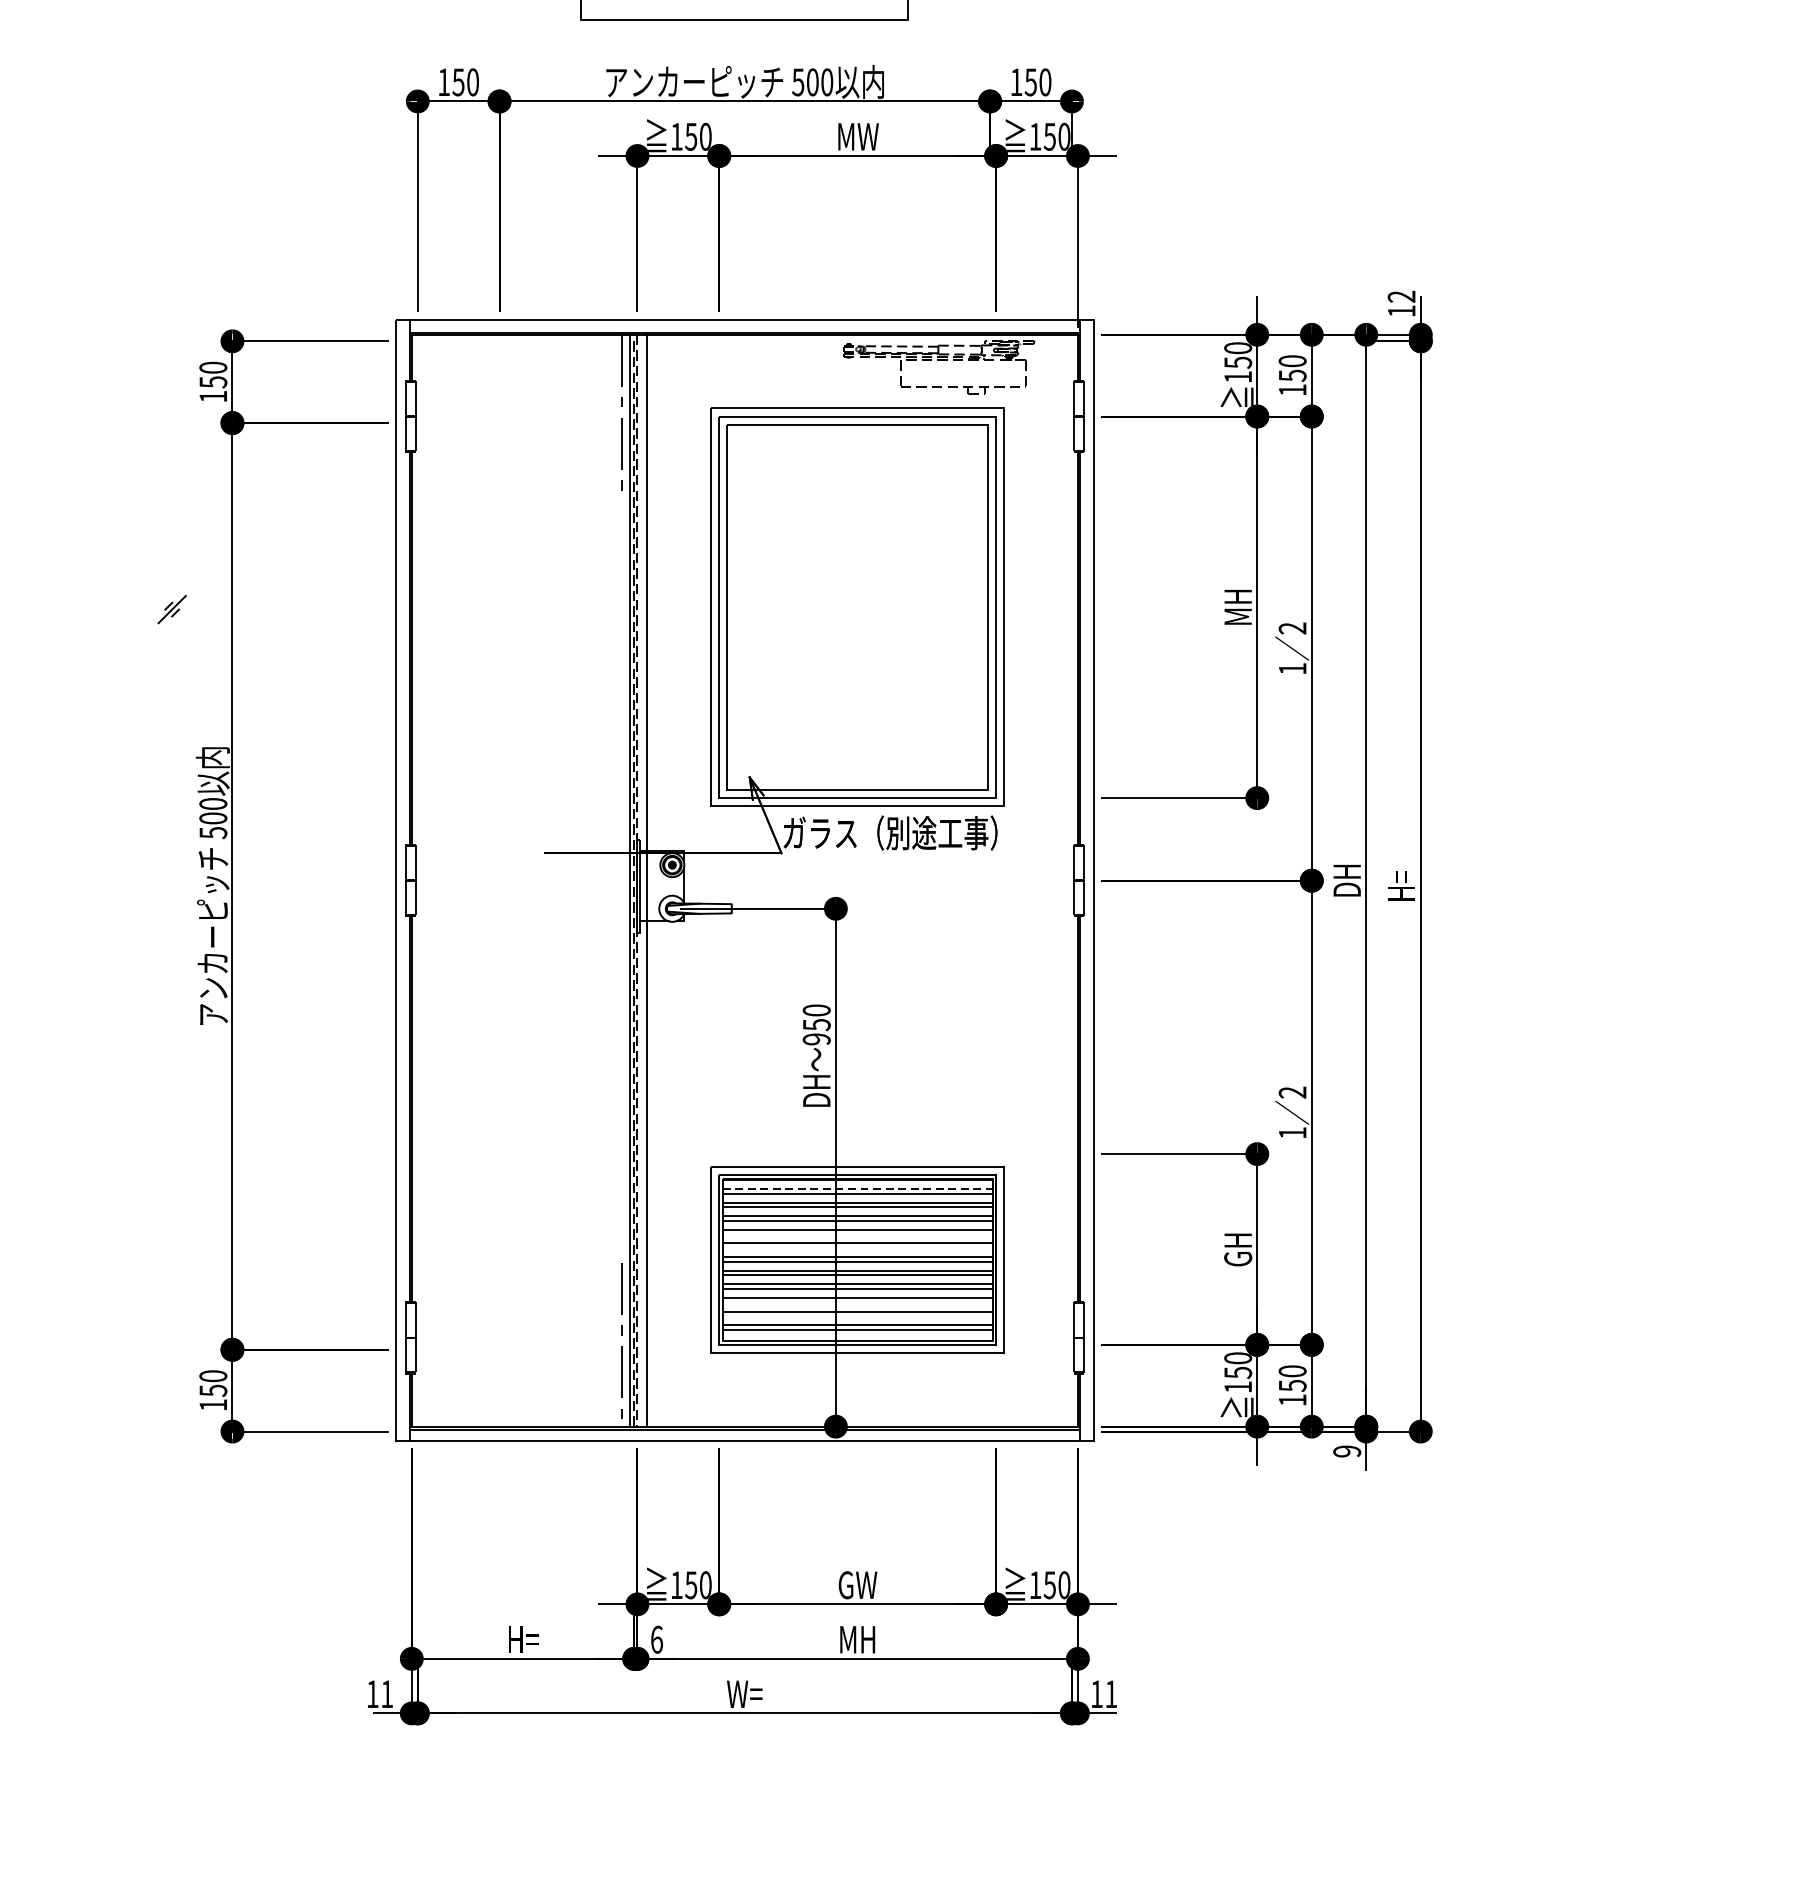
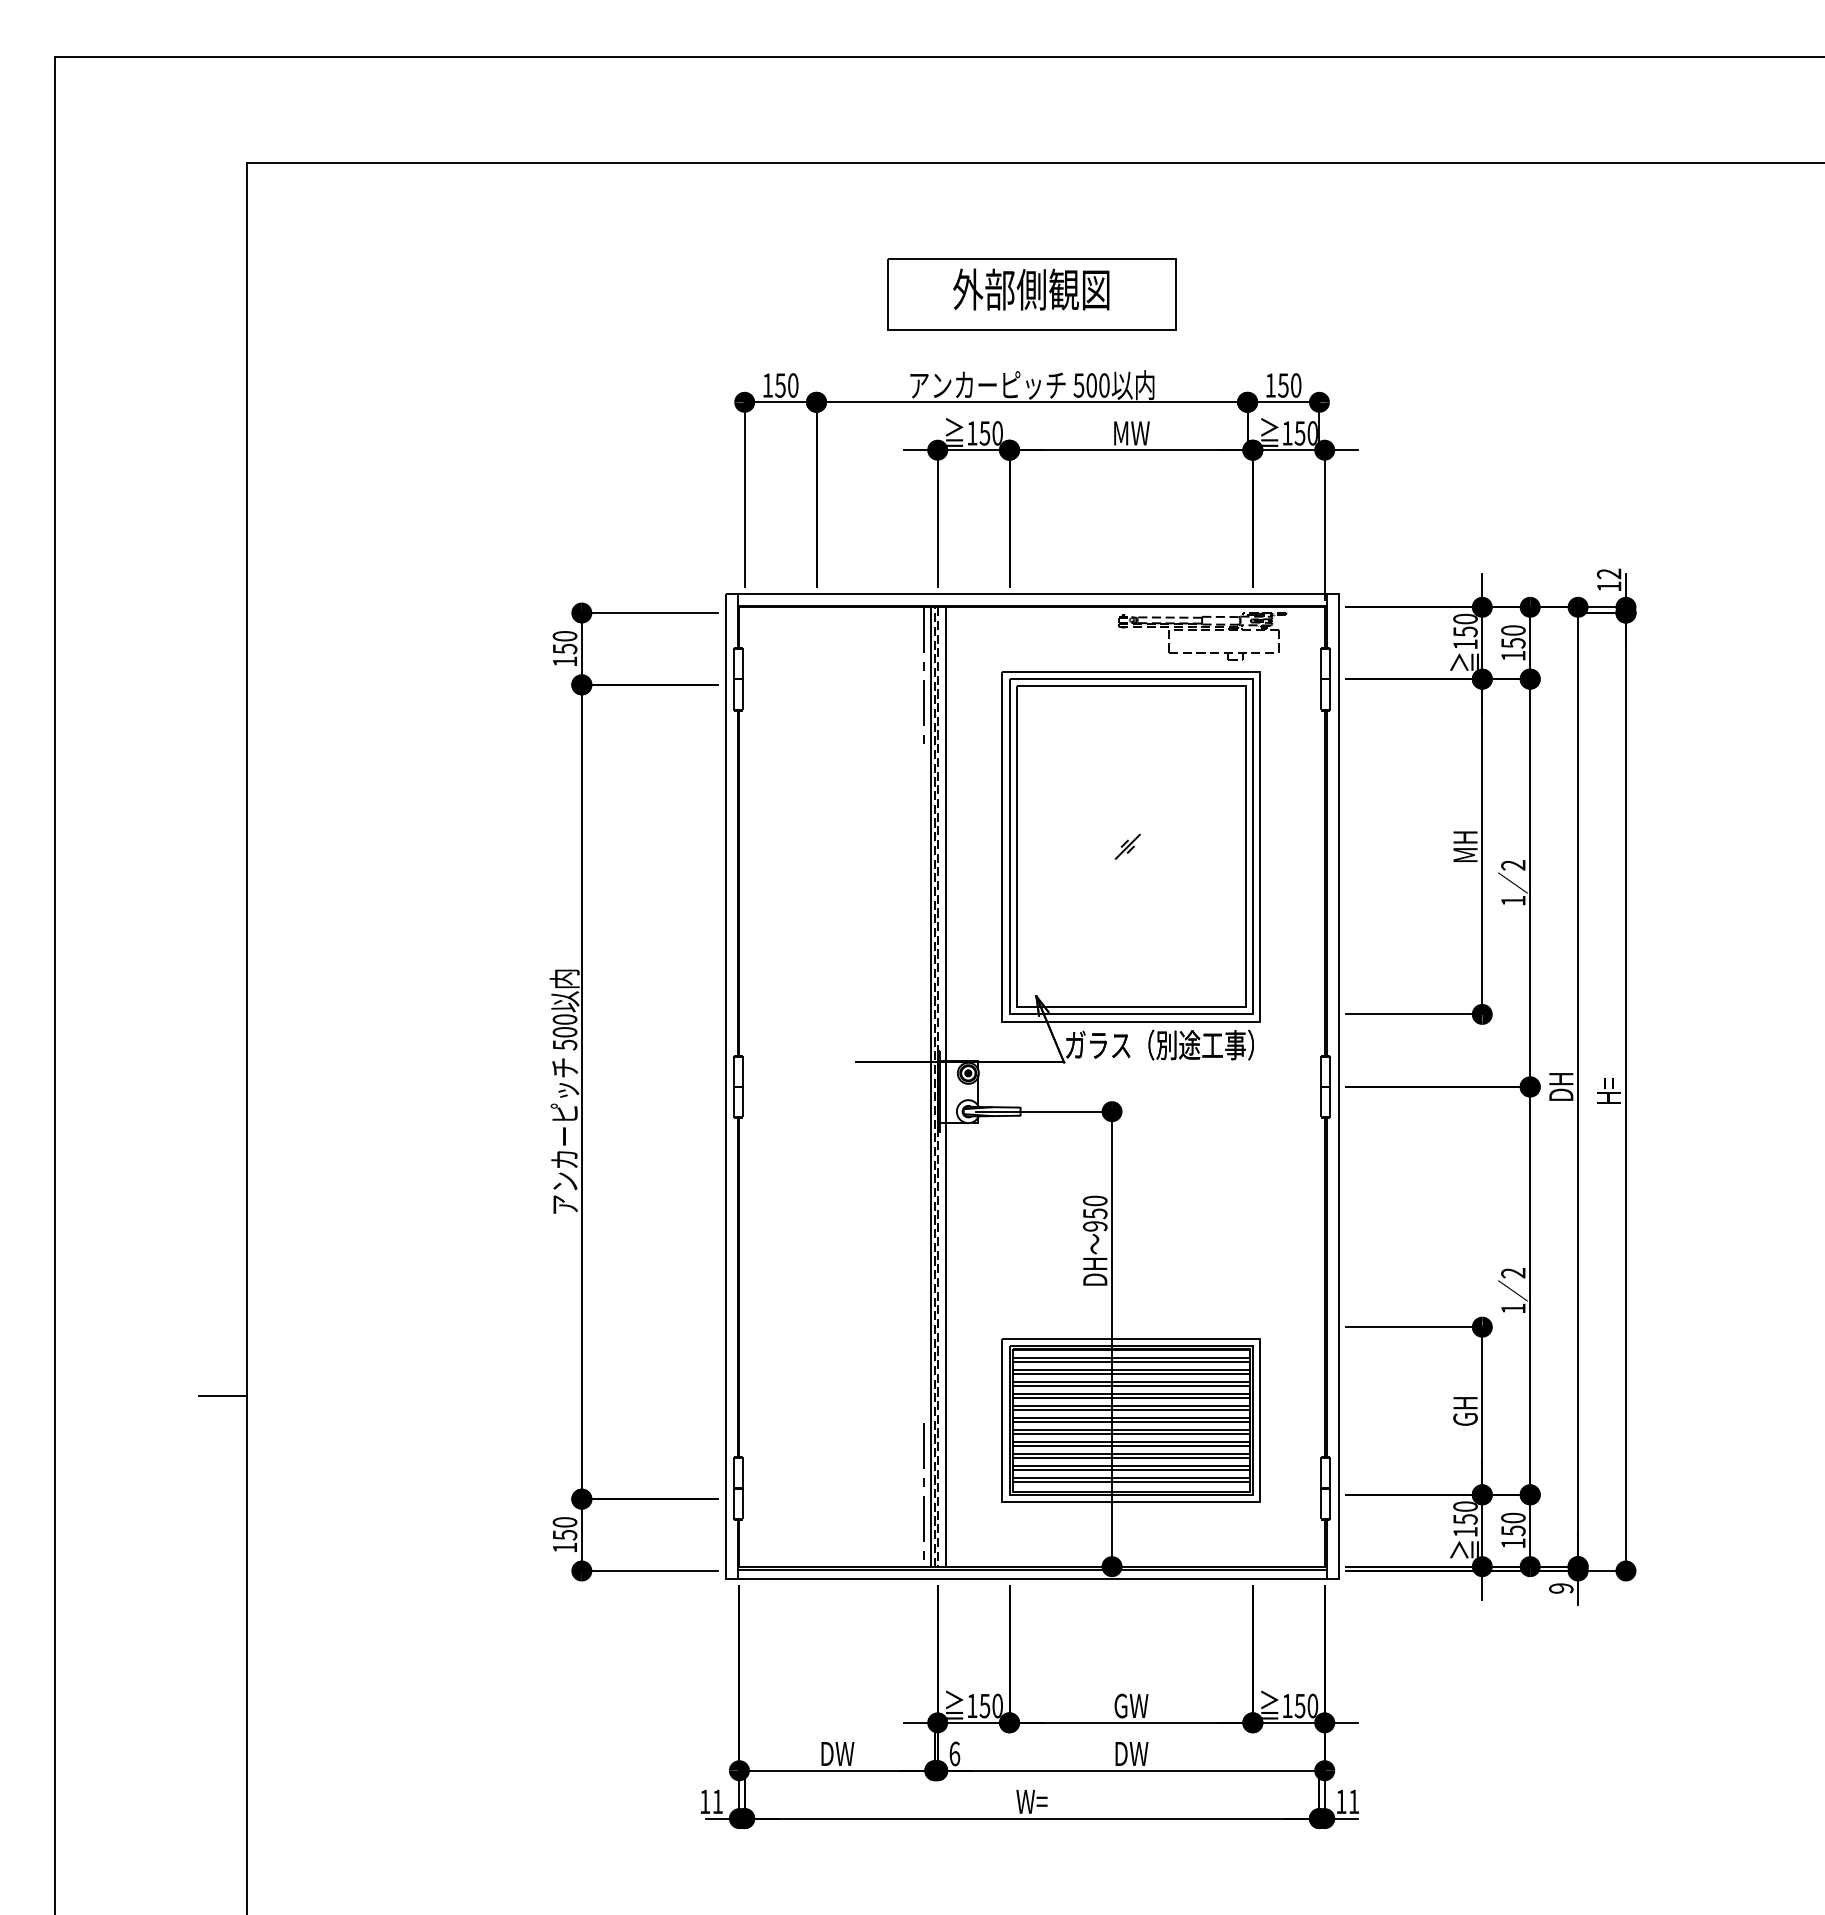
part: (171, 609) -> (1127, 846), moved
line: (858, 1188) -> (1131, 1357), dashed -> solid
line: (856, 1234) -> (1130, 1397), added
line: (856, 1247) -> (1130, 1409), added
line: (856, 1302) -> (1130, 1457), added
line: (856, 1316) -> (1130, 1469), added
text: (523, 1639) -> (837, 1753), H= -> DW
text: (858, 1639) -> (1131, 1753), MH -> DW

